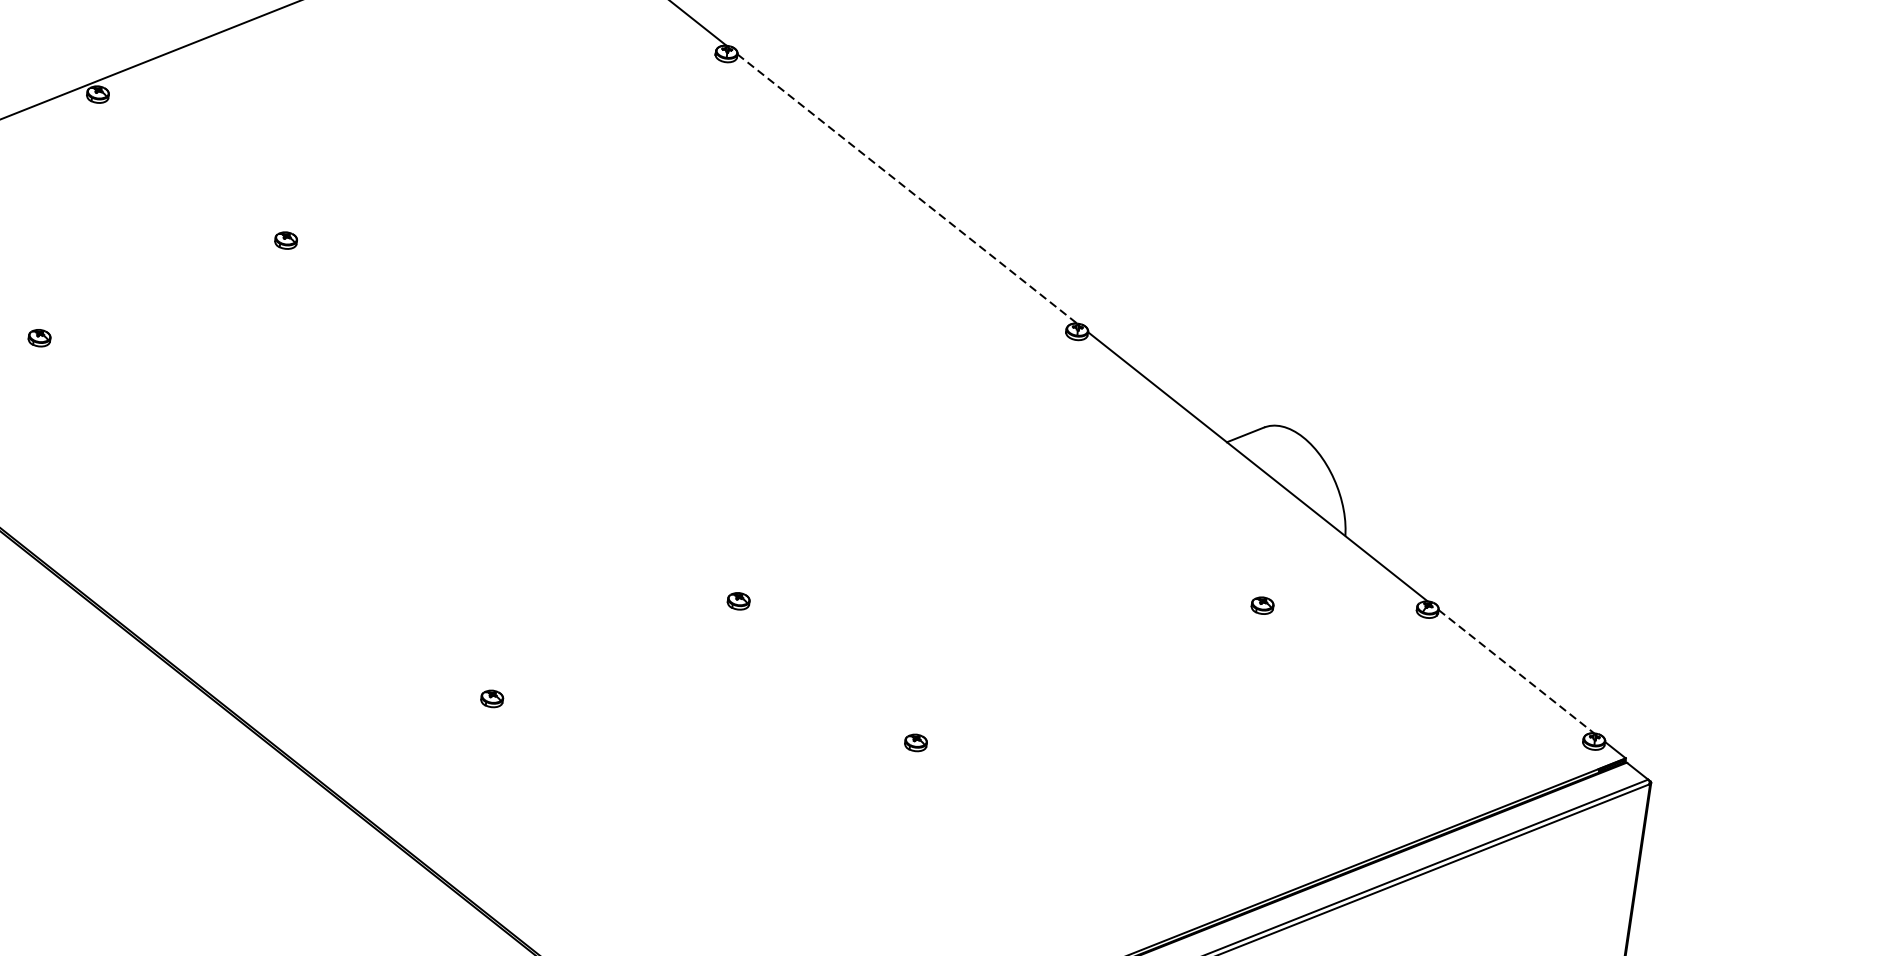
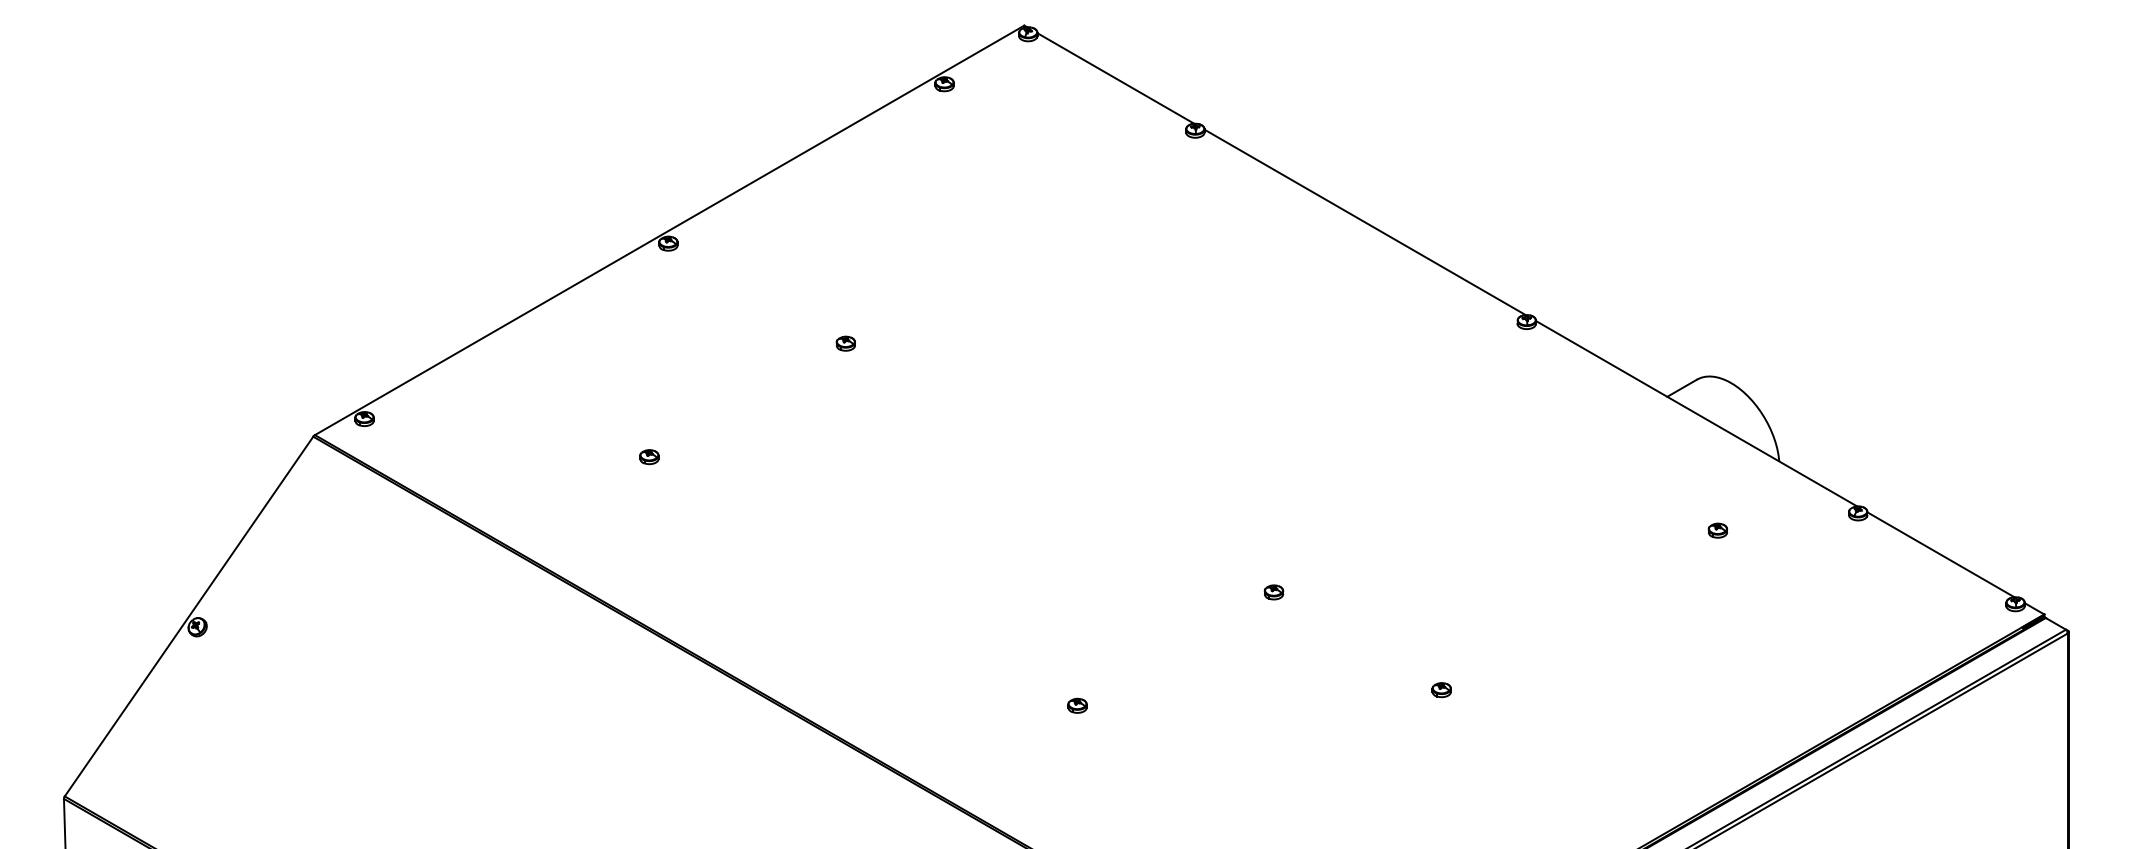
line: (907, 189) -> (1365, 222), dashed -> solid
line: (1517, 671) -> (1941, 554), dashed -> solid

